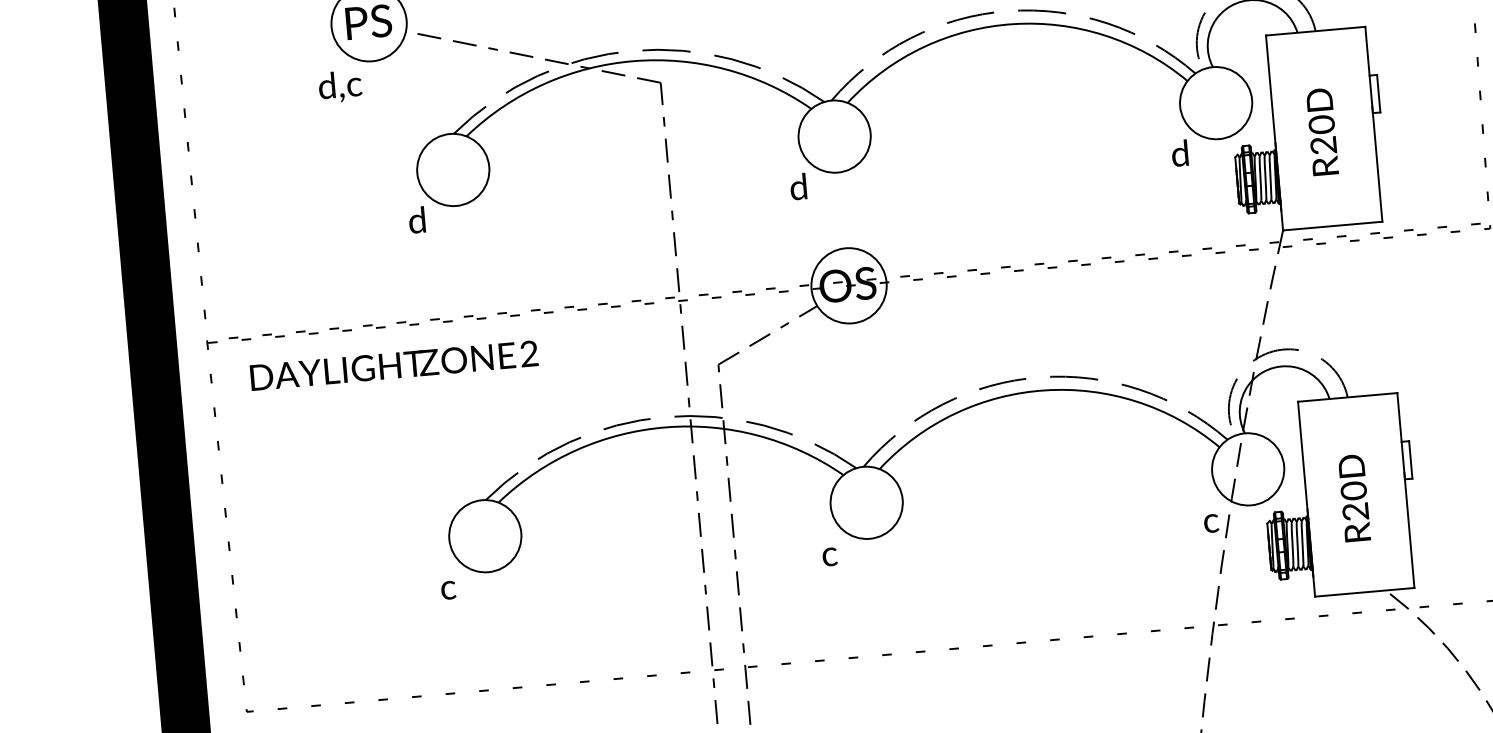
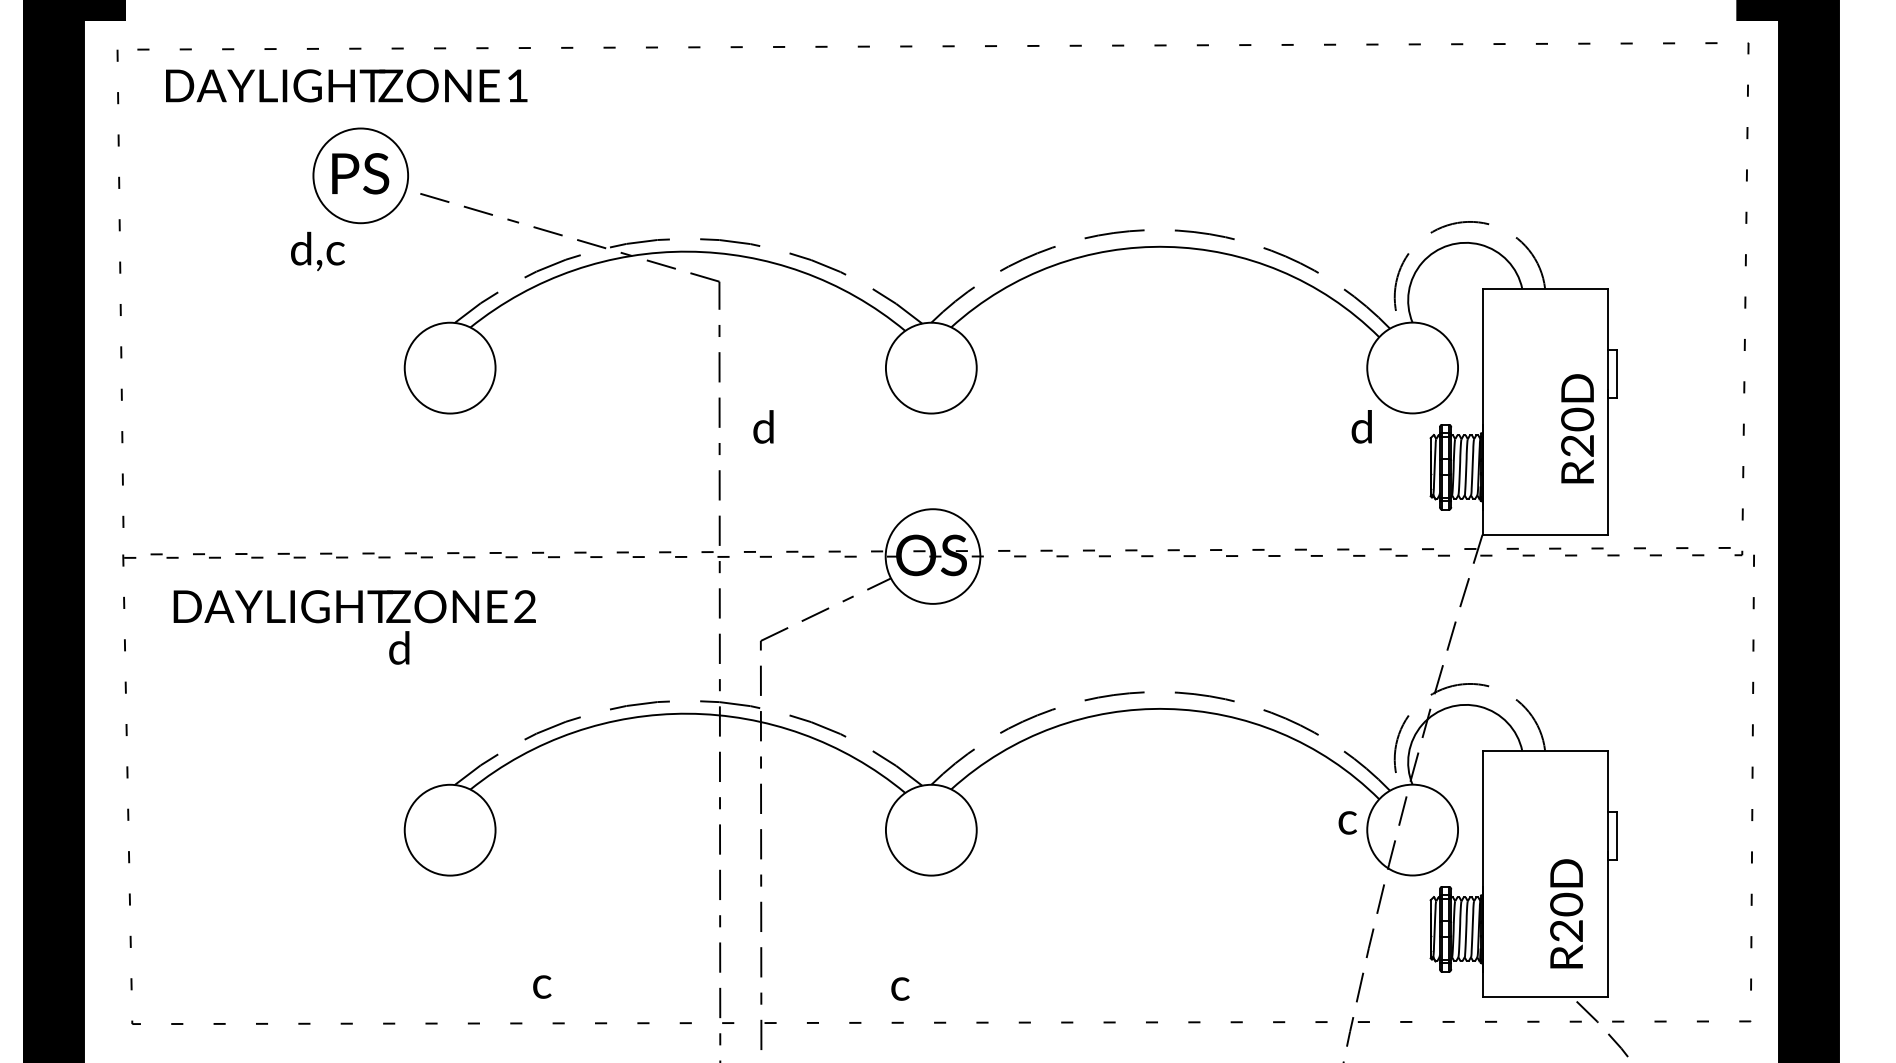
text: (1322, 131) -> (1577, 428), moved
text: (798, 186) -> (763, 426), moved
text: (417, 219) -> (399, 647), moved
text: (1354, 497) -> (1566, 913), moved
text: (1211, 523) -> (1347, 822), moved
text: (830, 556) -> (900, 988), moved
text: (448, 589) -> (542, 986), moved

